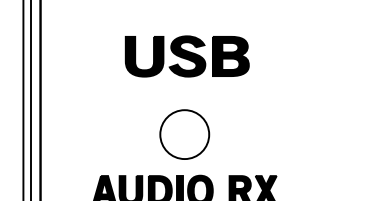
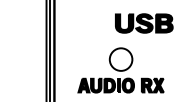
part: (187, 56) -> (144, 23), moved

